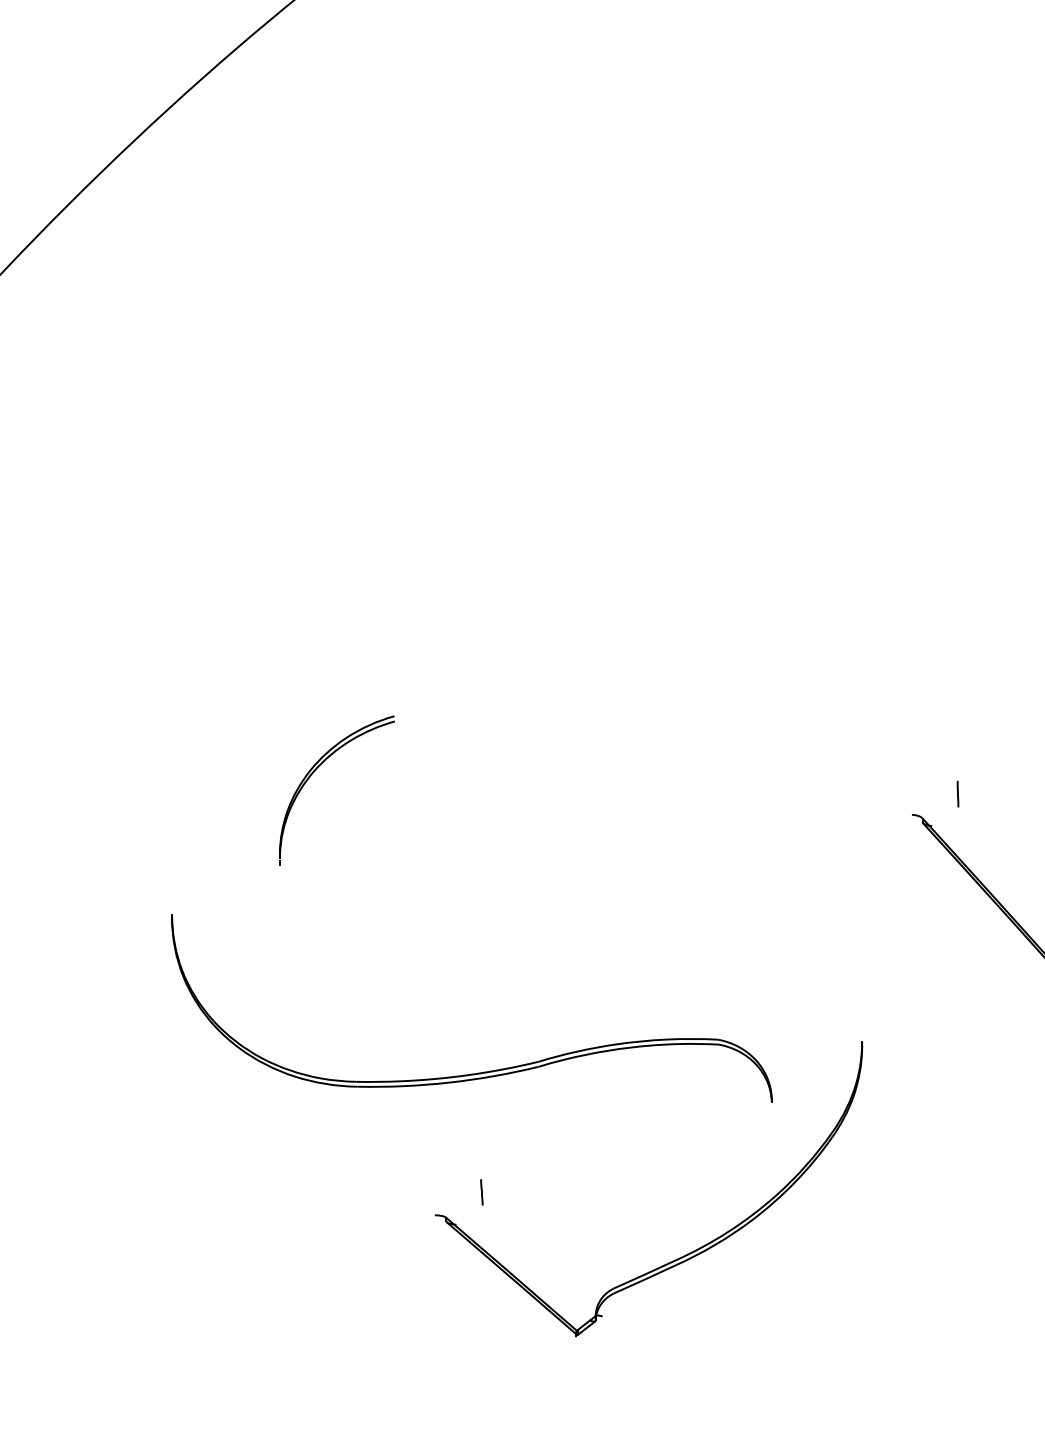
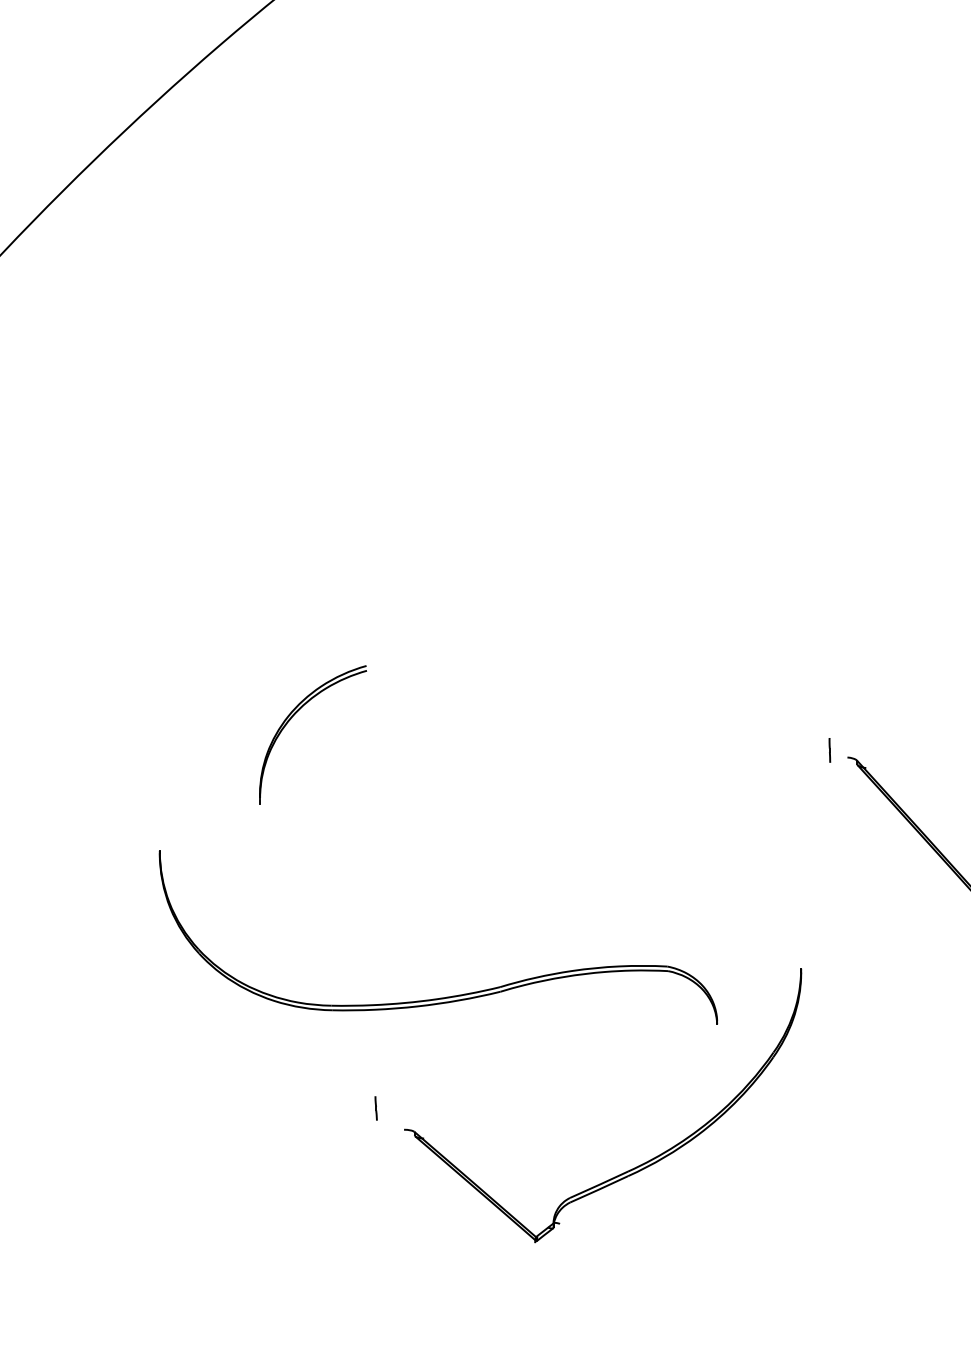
line: (957, 793) -> (829, 749), moved
line: (481, 1192) -> (375, 1108), moved

